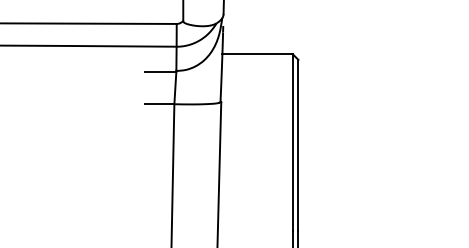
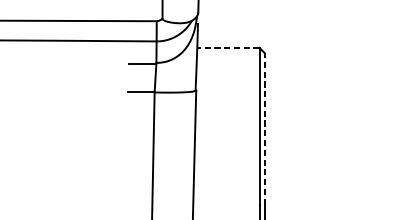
line: (257, 54) -> (228, 48), solid -> dashed
line: (298, 144) -> (264, 128), solid -> dashed

